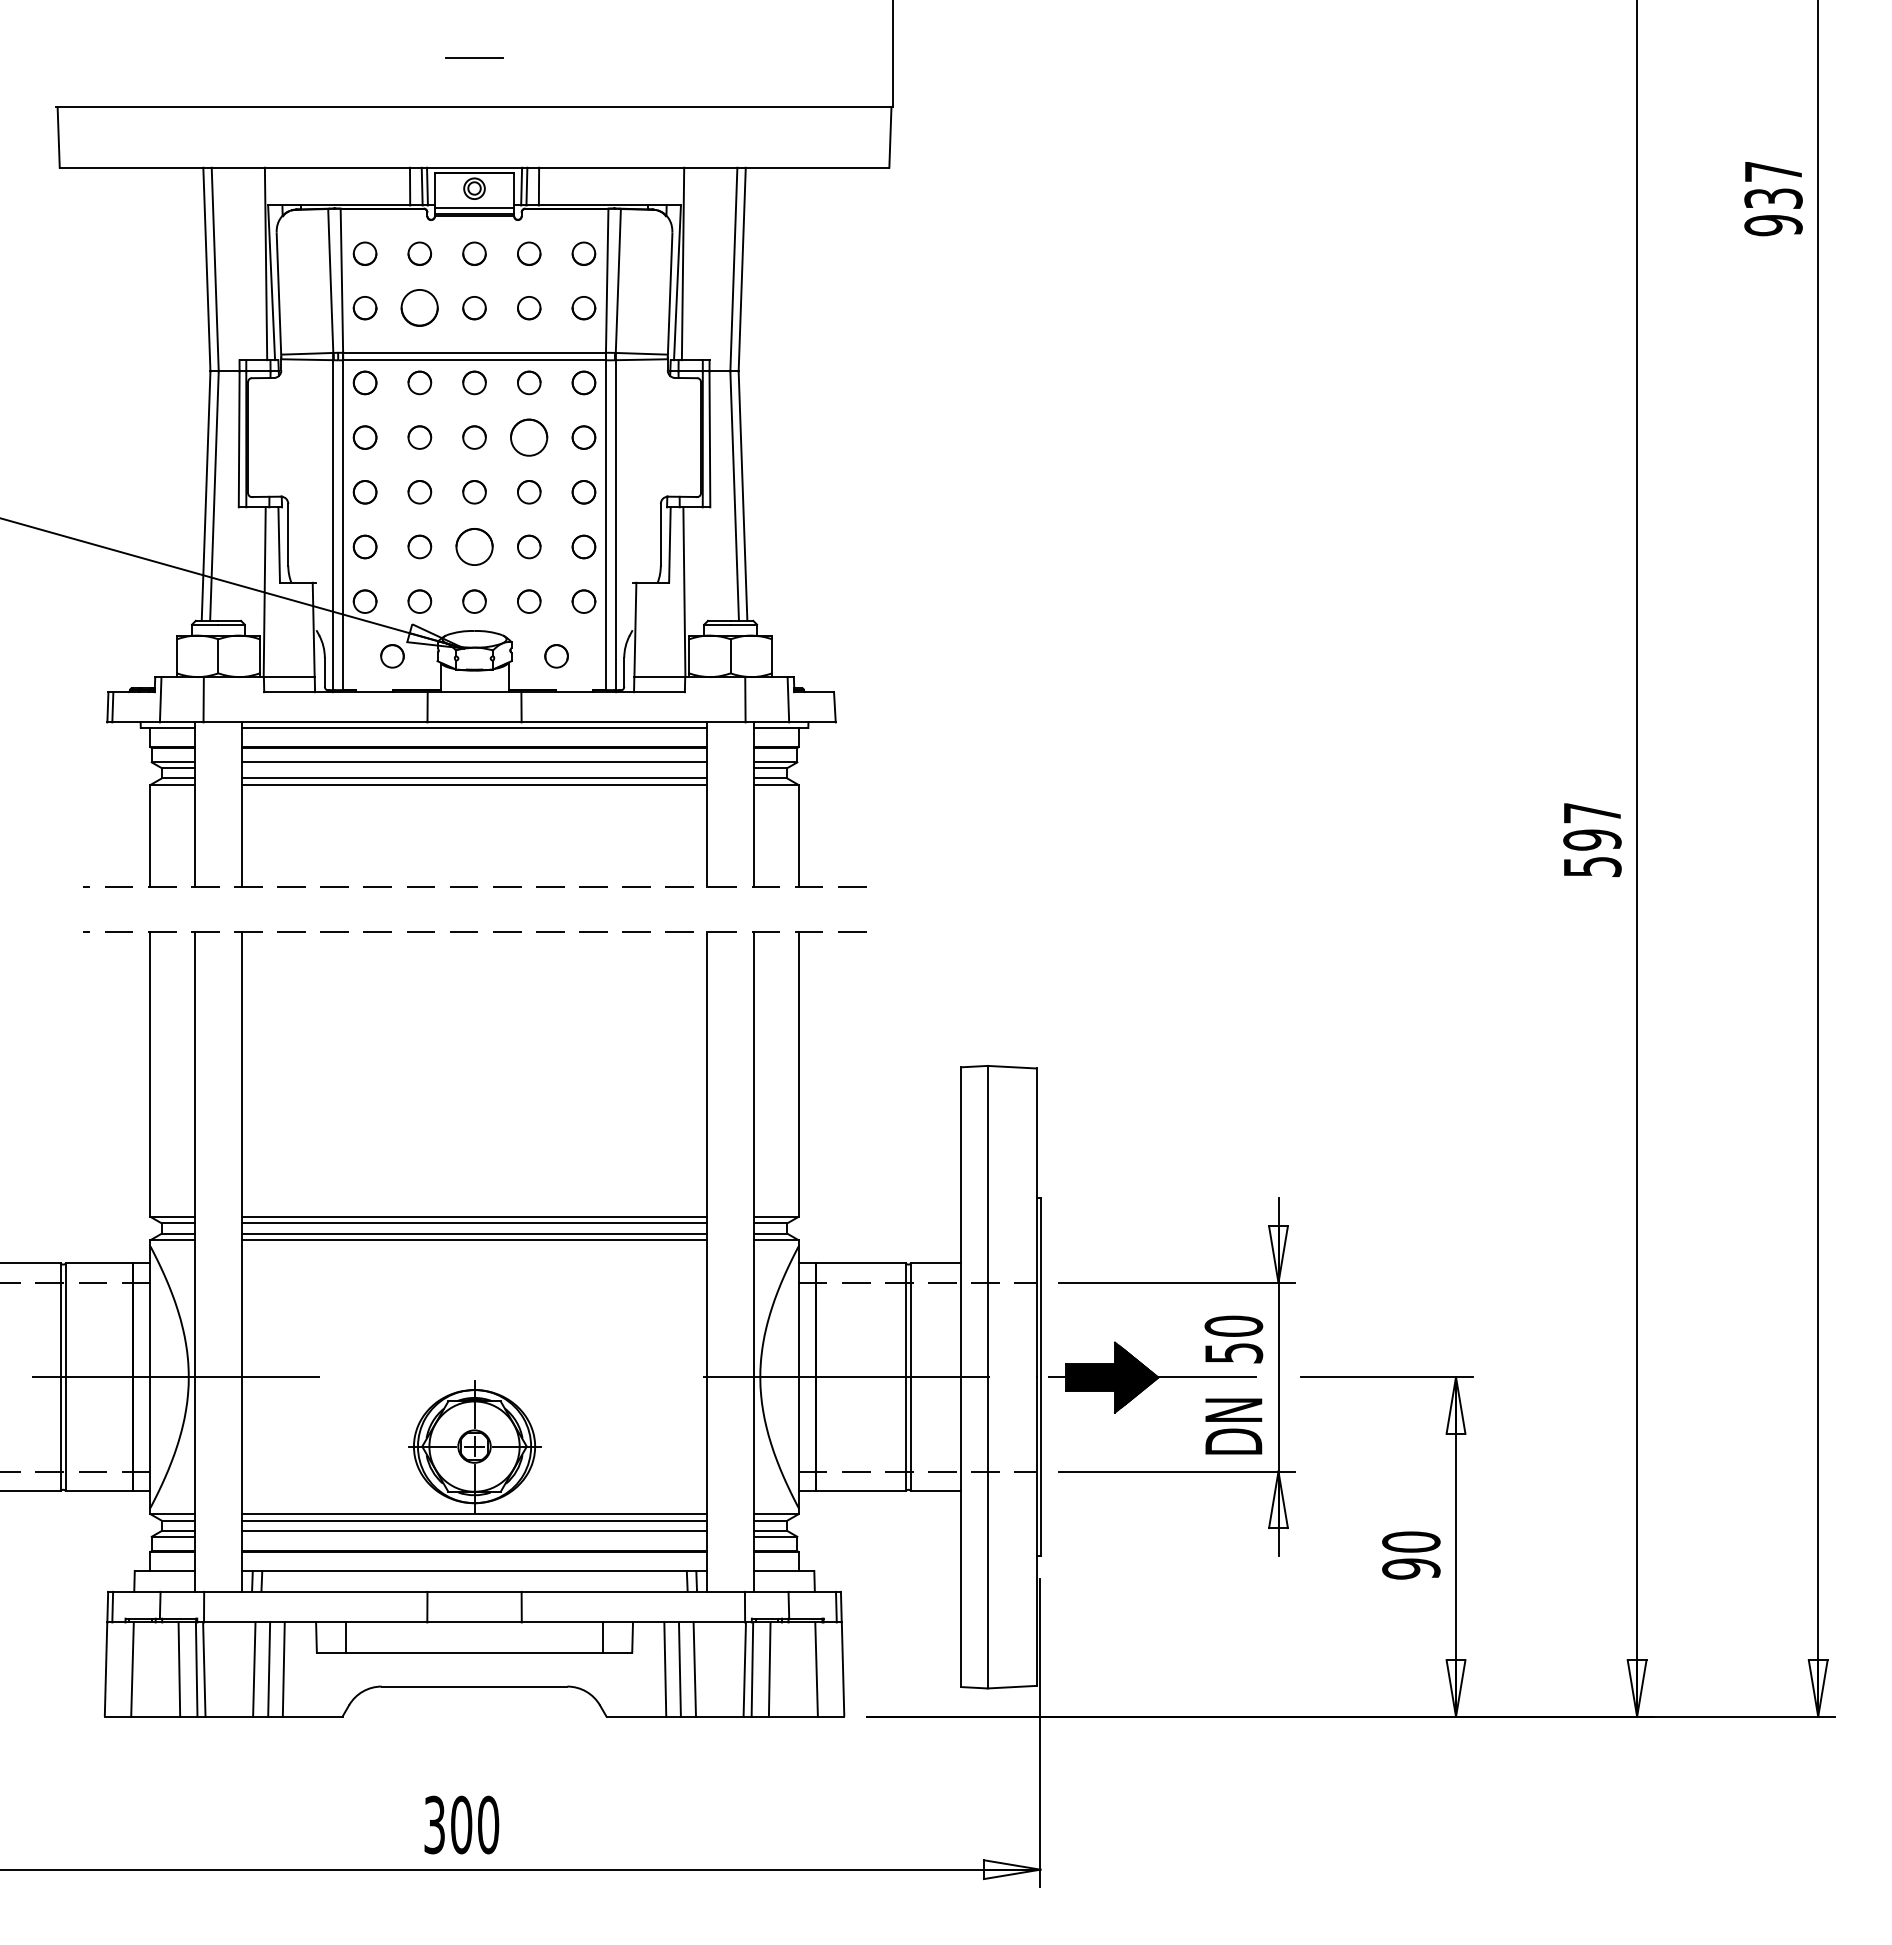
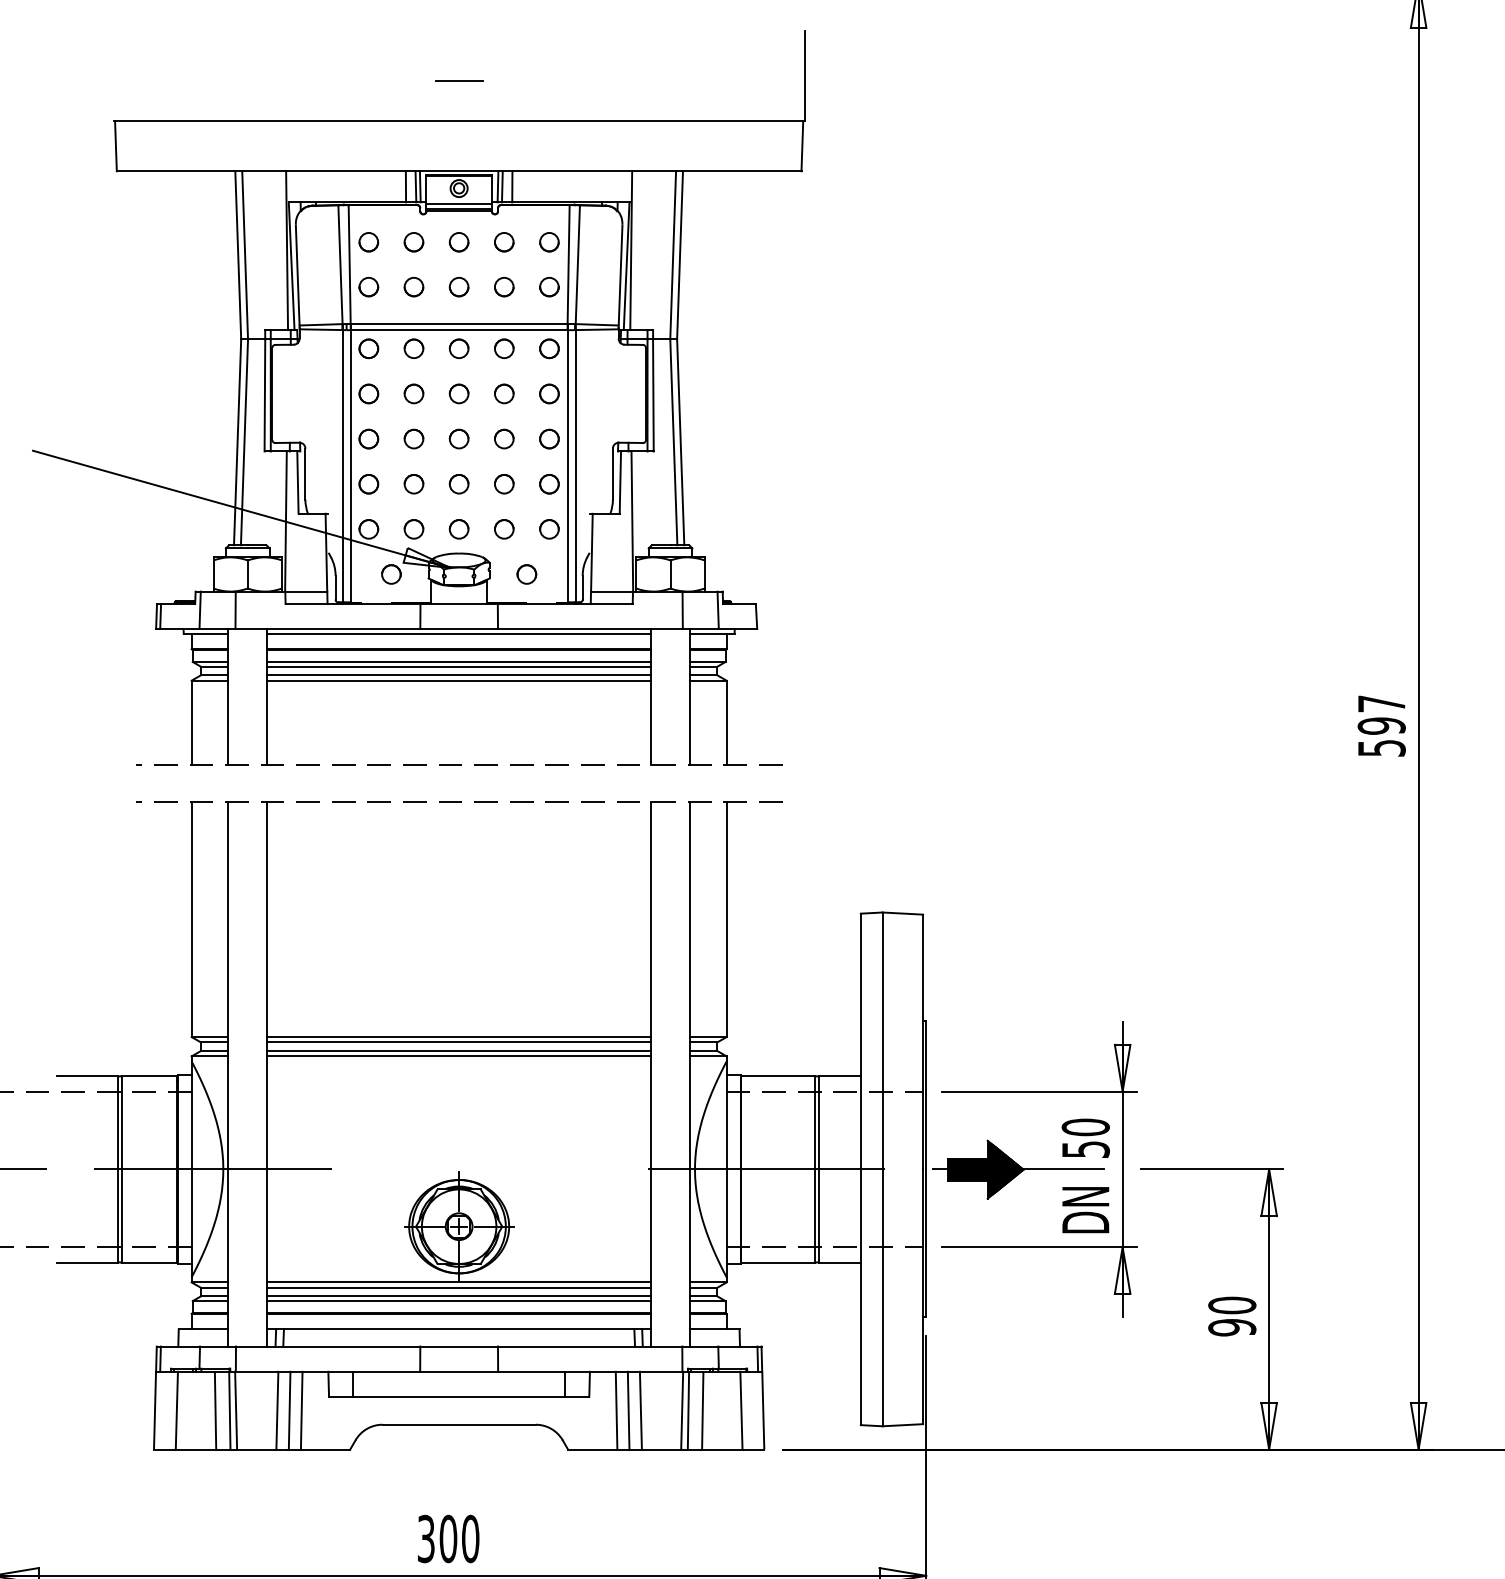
part: (419, 308) -> (413, 287), size x0.62
circle: (529, 437) -> (504, 393), size x0.62
part: (474, 546) -> (459, 483), size x0.62
line: (474, 768) -> (459, 667), added
line: (474, 1536) -> (459, 1300), added

